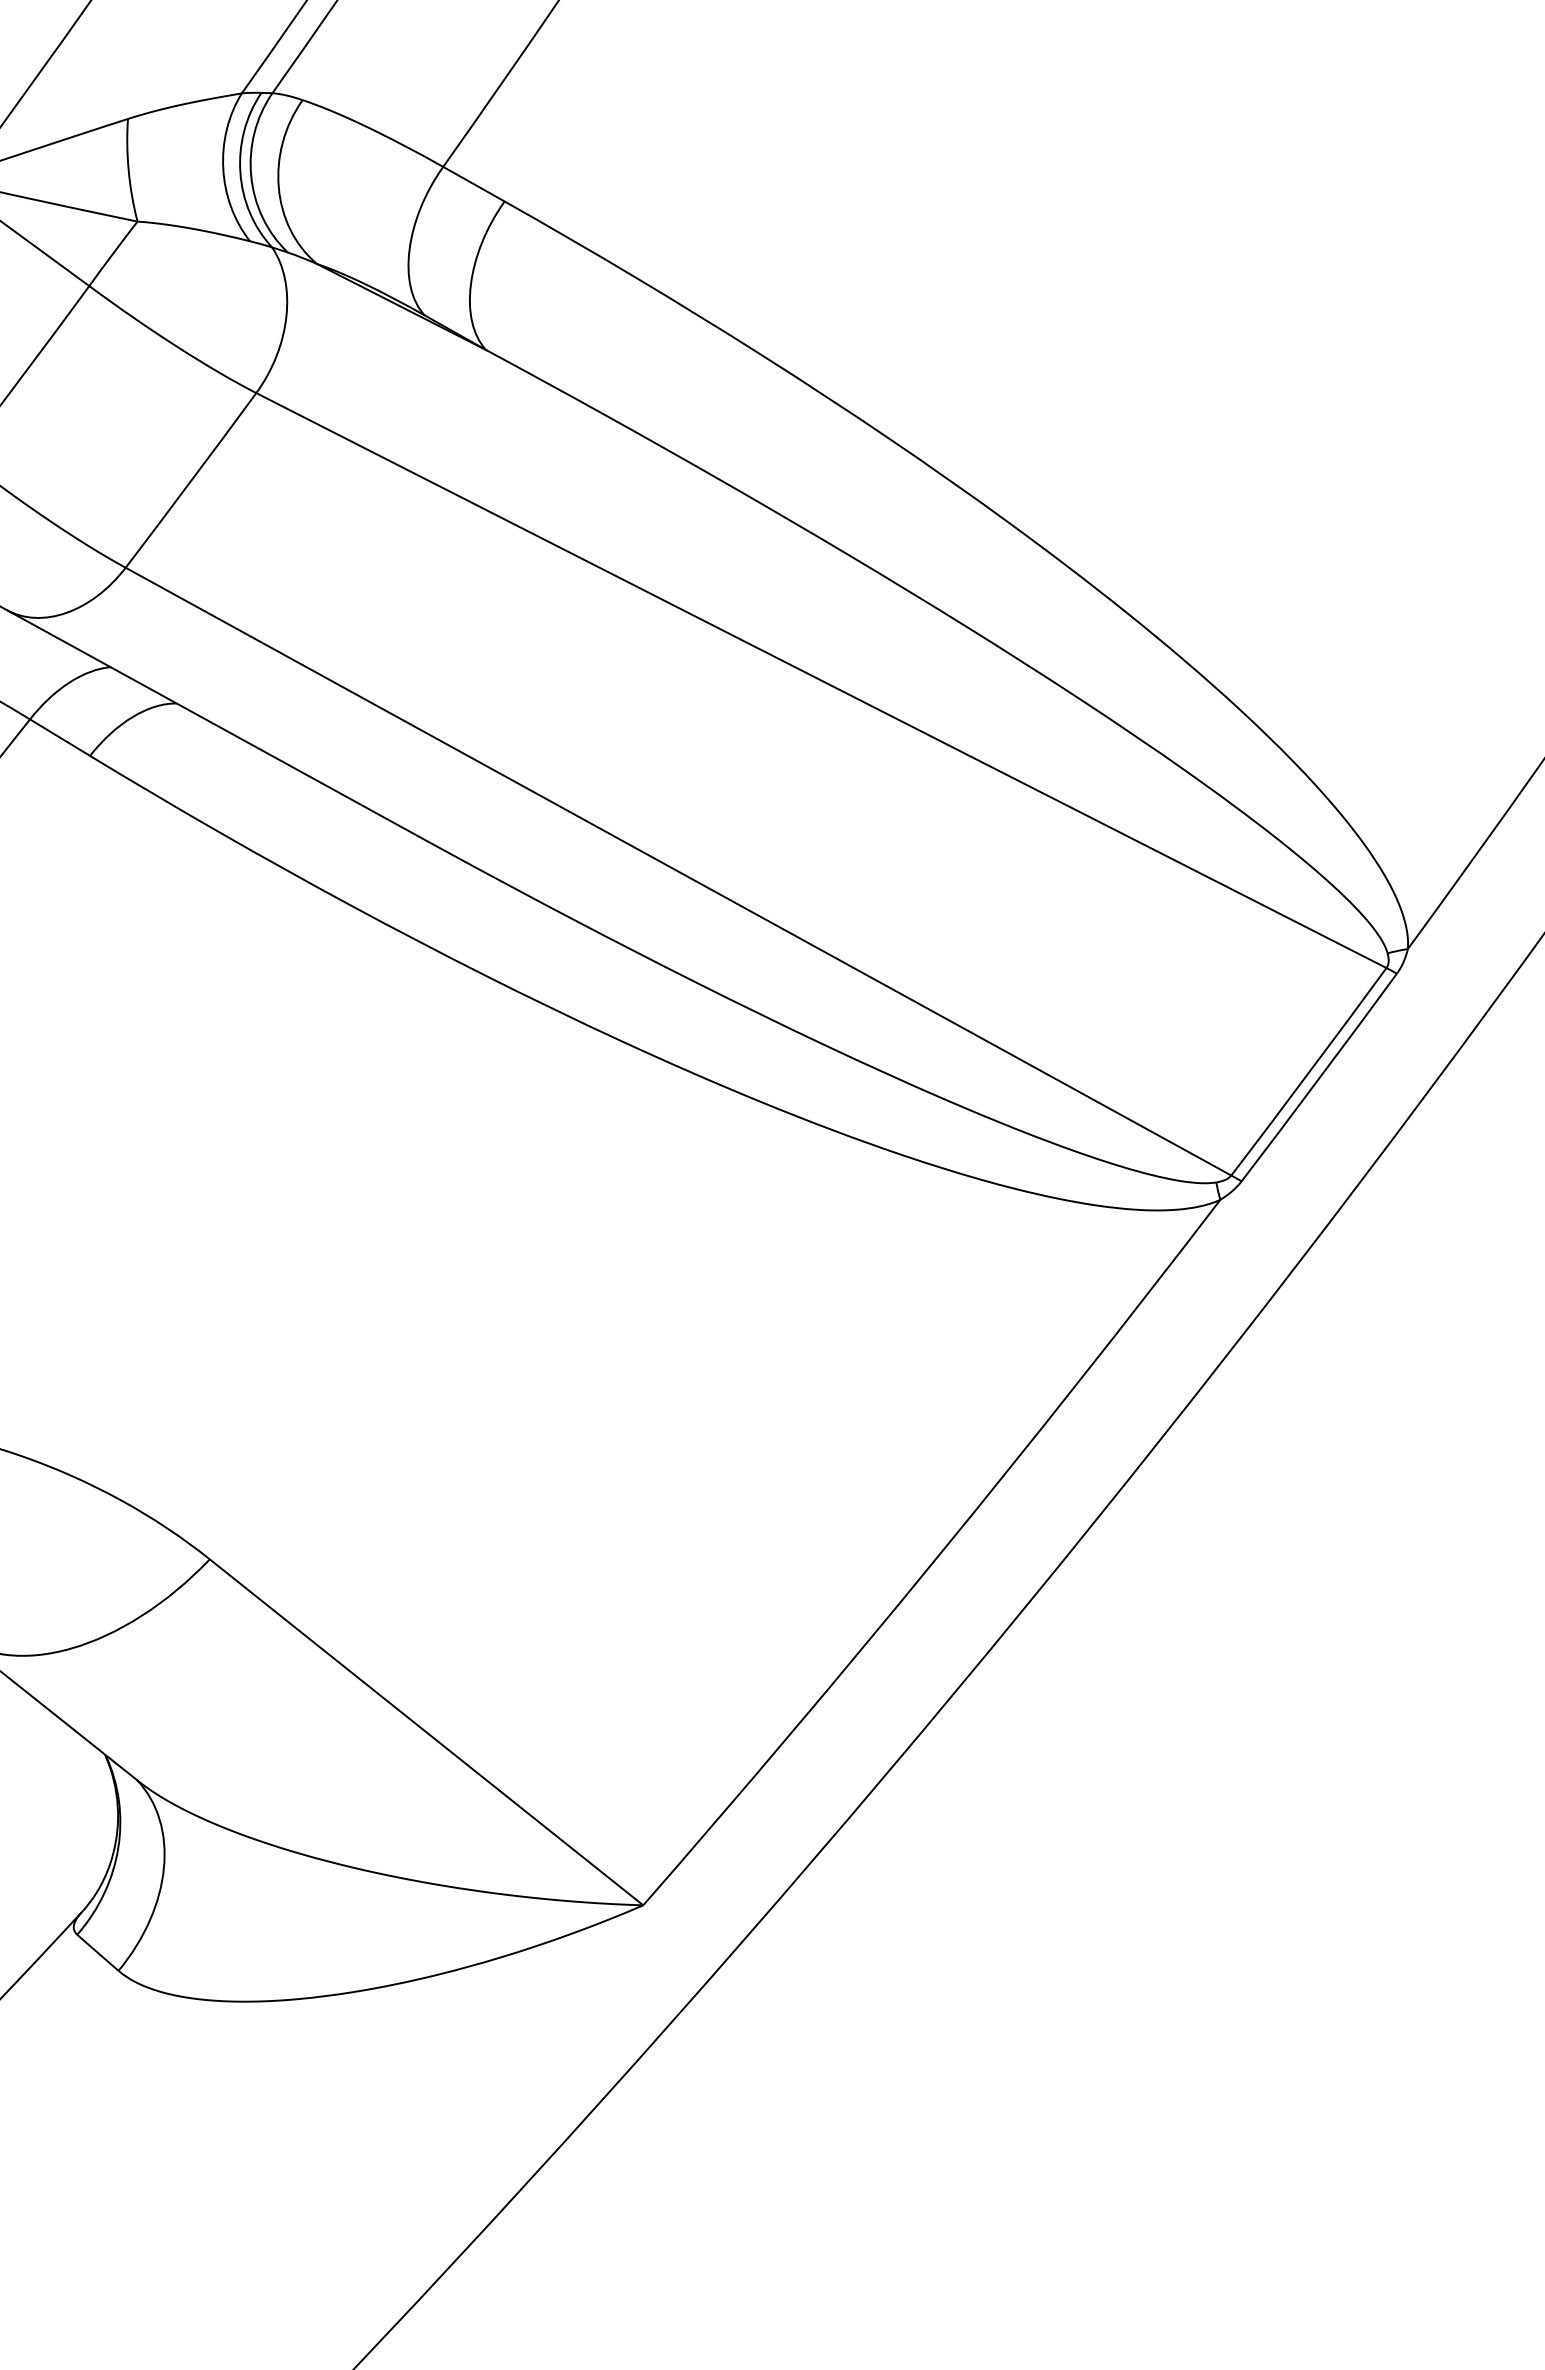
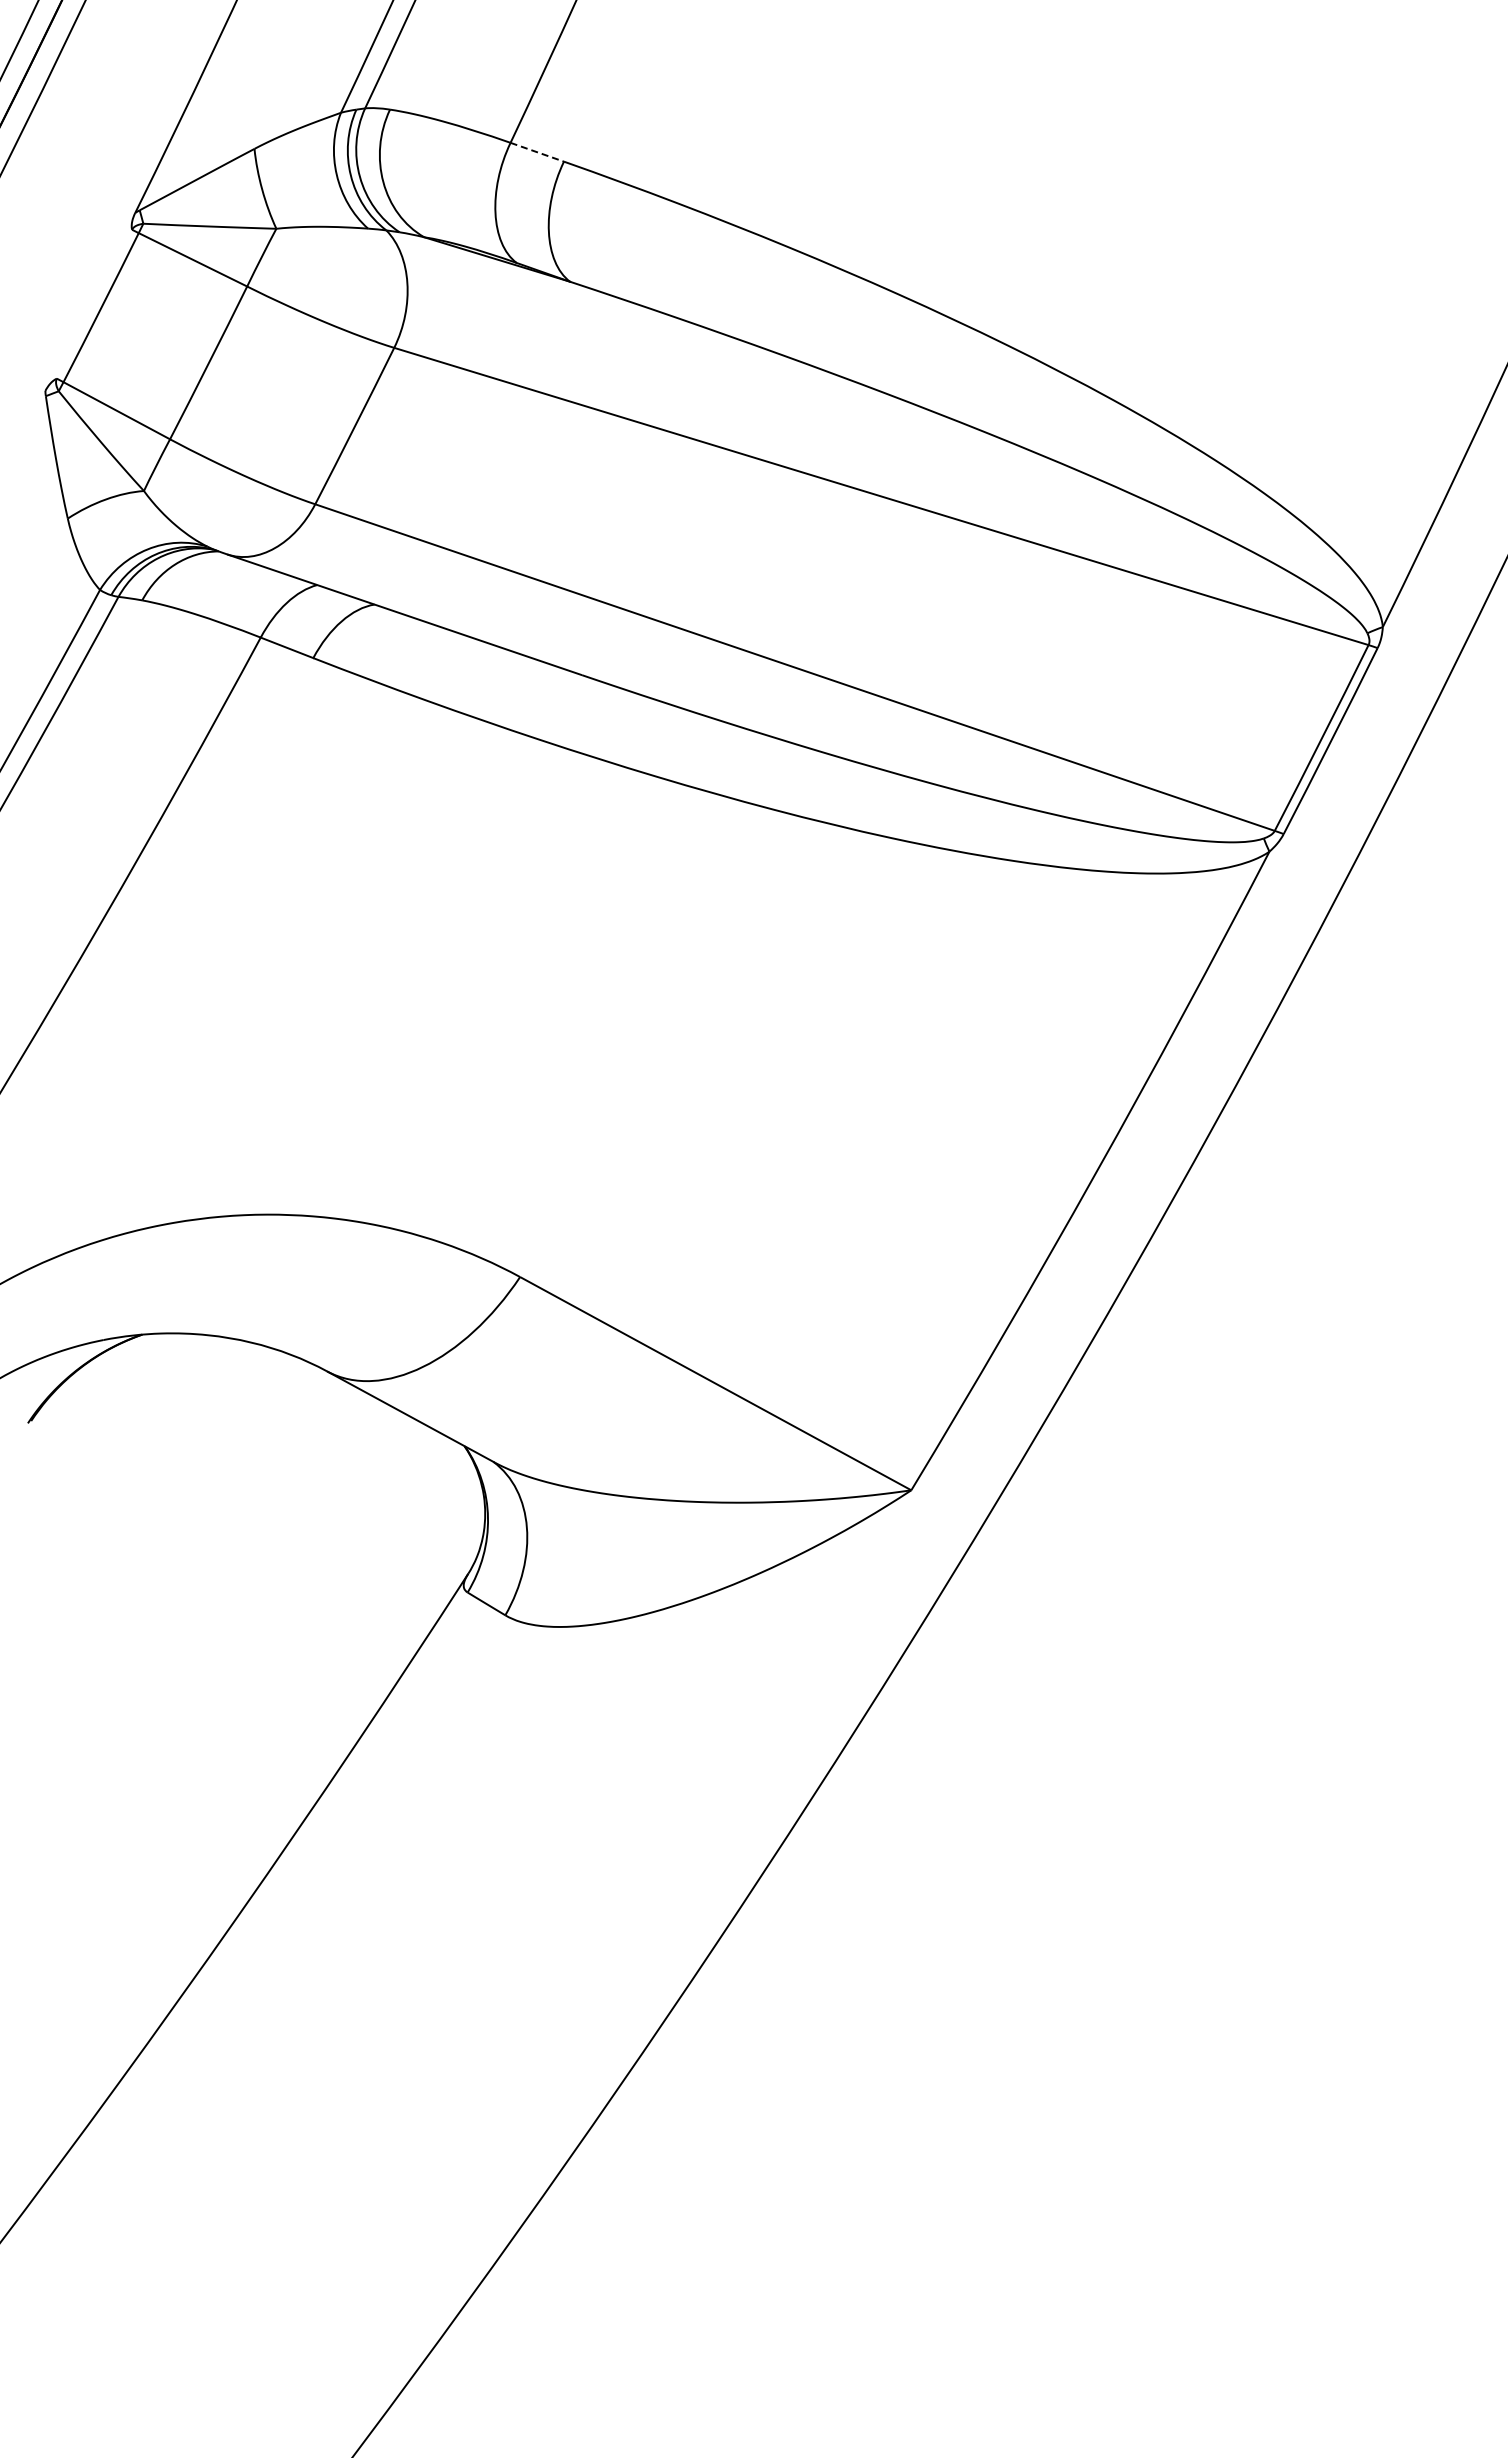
line: (474, 184) -> (537, 152), solid -> dashed

